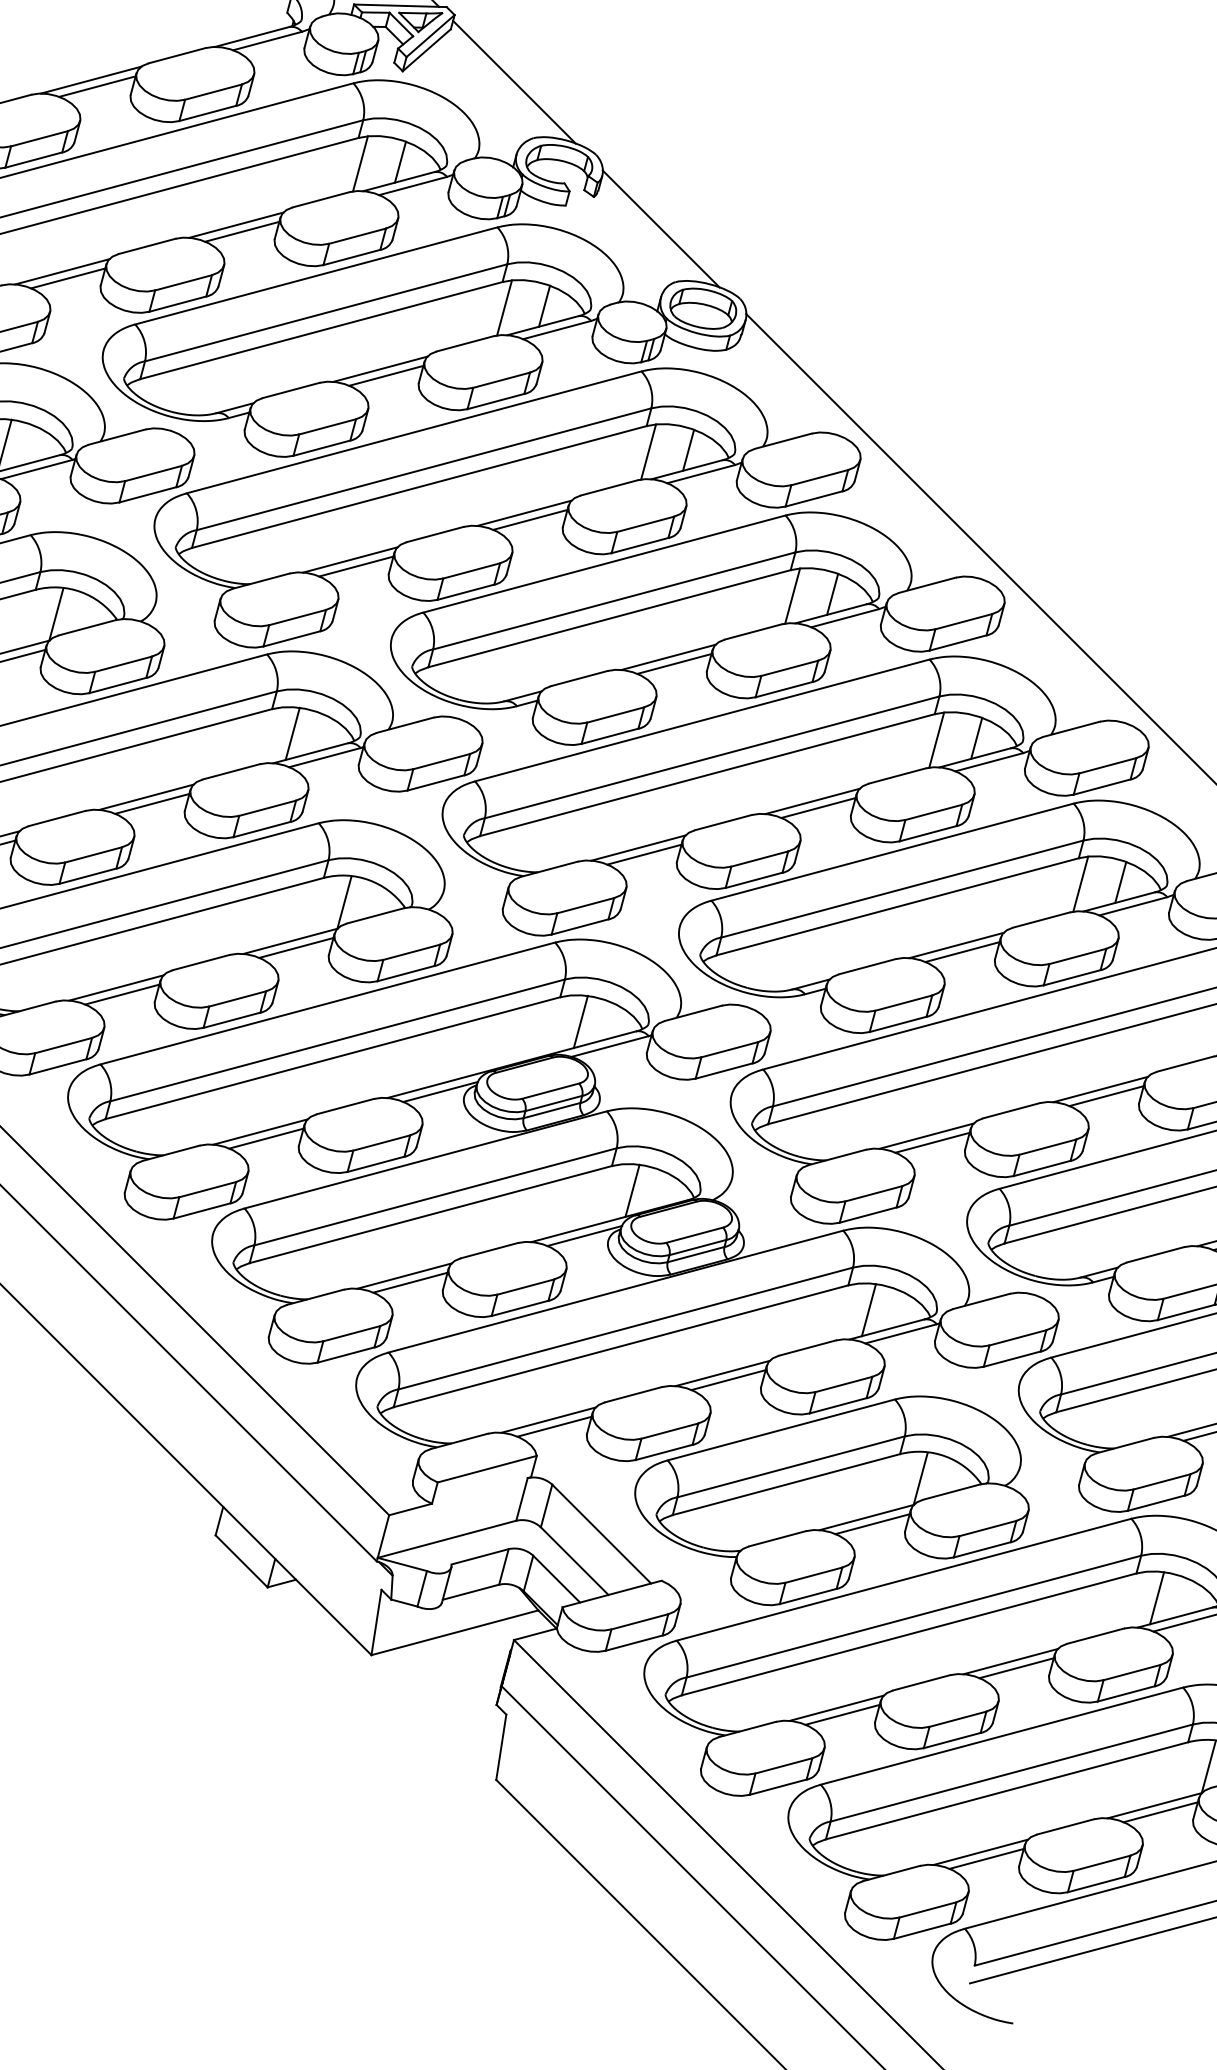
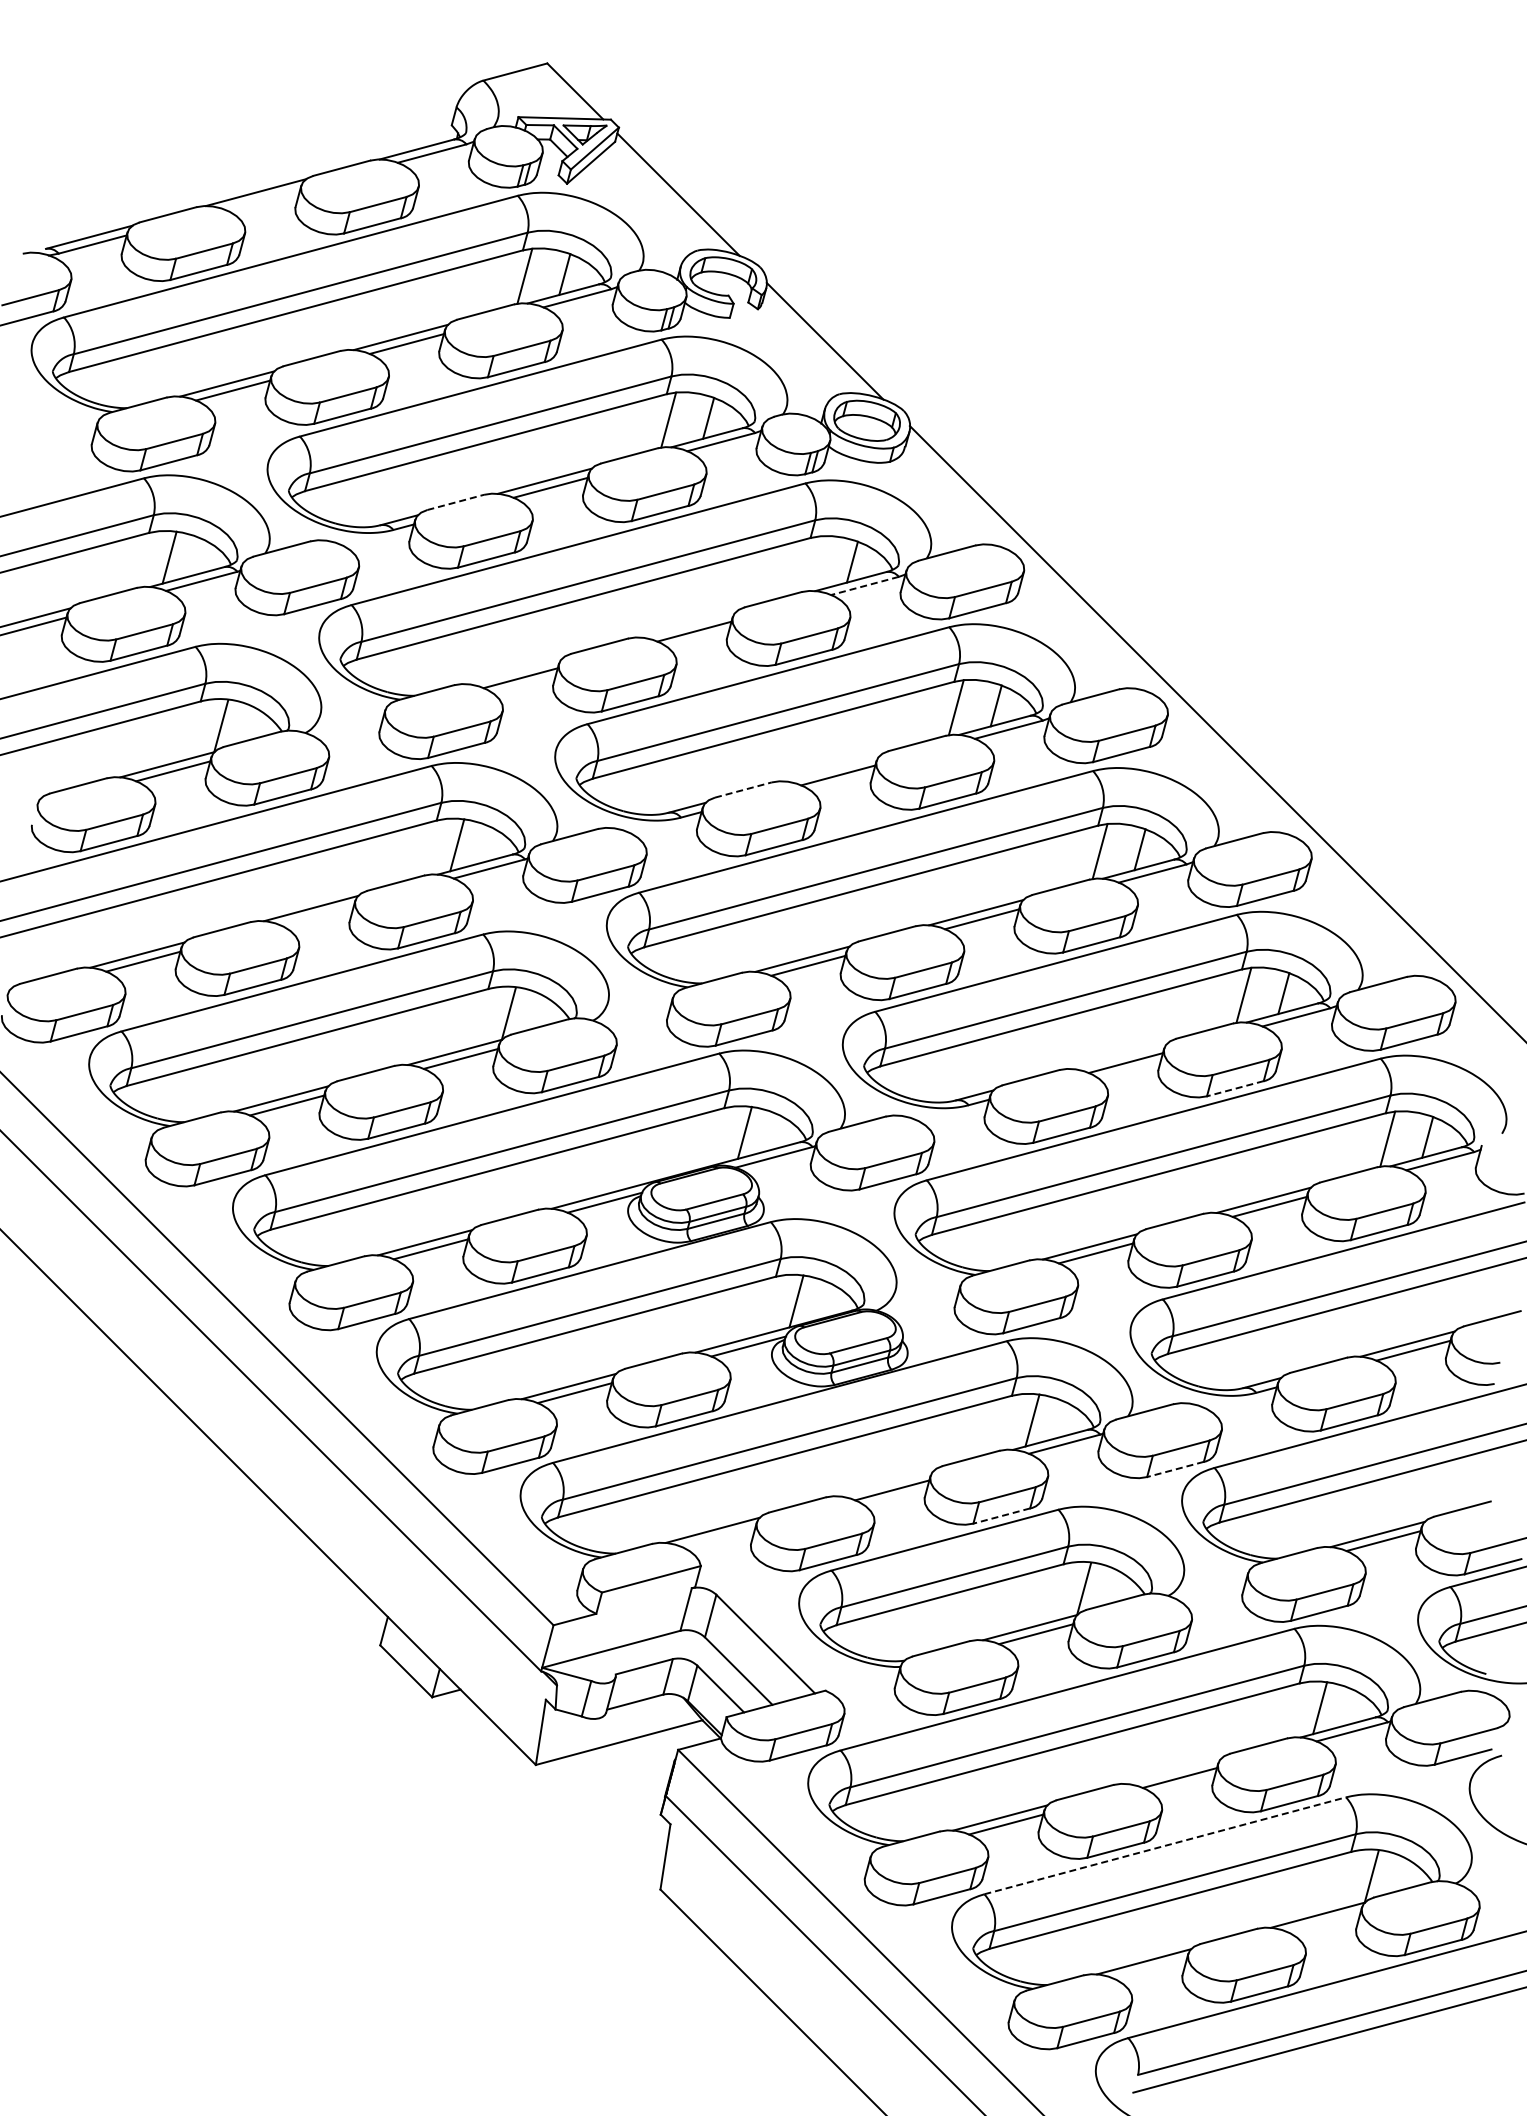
line: (97, 86) -> (262, 198), removed
line: (291, 390) -> (456, 502), solid -> dashed
line: (648, 451) -> (812, 563), removed
line: (701, 473) -> (865, 585), solid -> dashed
line: (524, 512) -> (688, 624), removed
line: (350, 559) -> (514, 671), removed
line: (668, 656) -> (832, 768), removed
line: (579, 678) -> (743, 789), solid -> dashed
line: (152, 804) -> (317, 915), removed
line: (956, 945) -> (1119, 1056), removed
line: (1071, 977) -> (1234, 1088), solid -> dashed
line: (1012, 1359) -> (1175, 1469), solid -> dashed
line: (722, 1373) -> (886, 1483), removed
line: (837, 1406) -> (1001, 1516), solid -> dashed
line: (554, 1426) -> (718, 1536), removed
line: (1010, 1660) -> (1173, 1770), removed
line: (1002, 1735) -> (1165, 1845), solid -> dashed
line: (1160, 1811) -> (1323, 1921), removed
line: (987, 1859) -> (1150, 1968), removed

